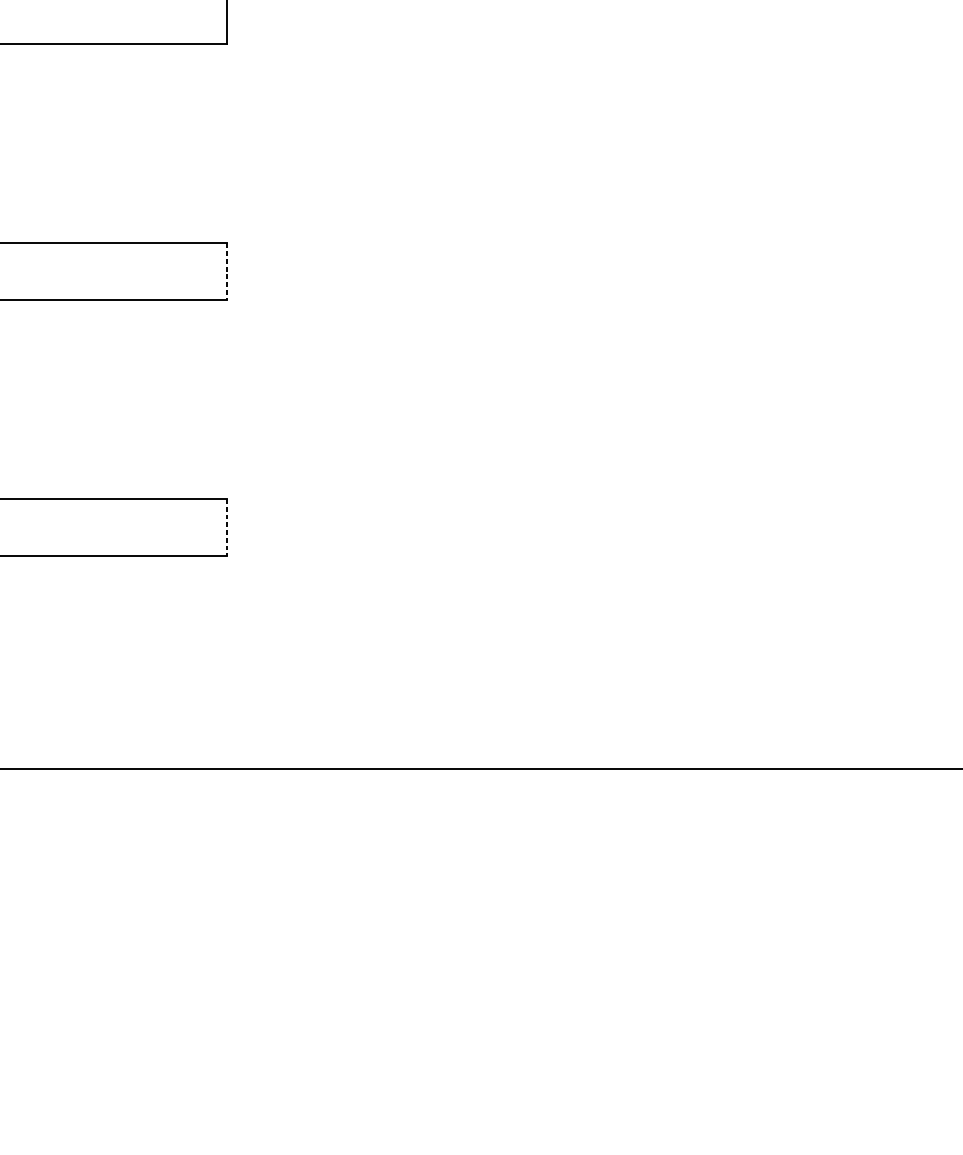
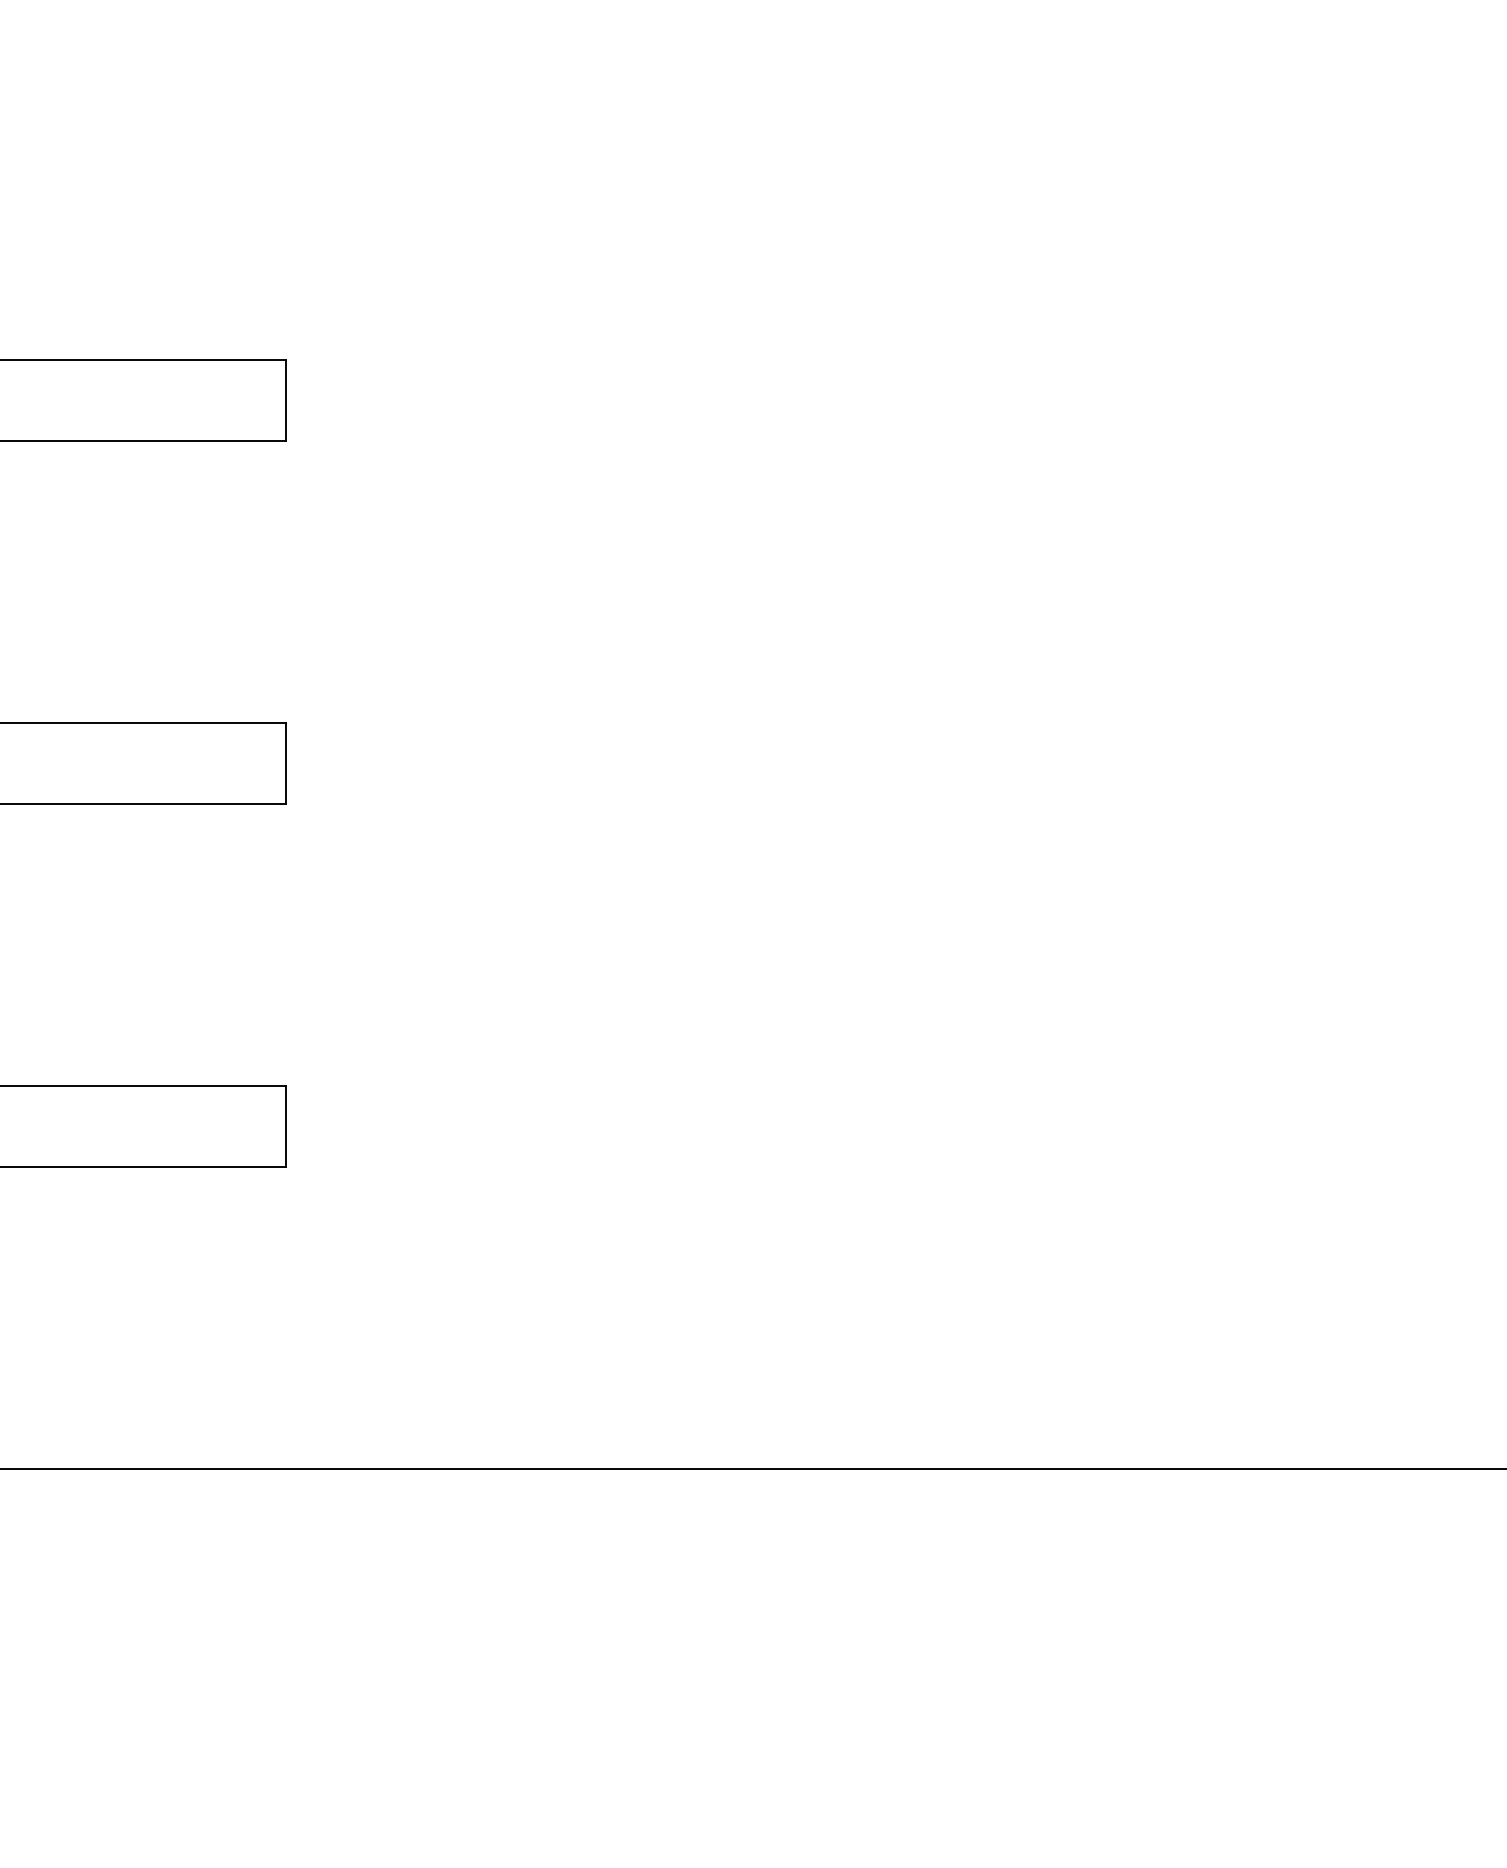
line: (227, 272) -> (285, 764), dashed -> solid
line: (227, 527) -> (285, 1126), dashed -> solid

